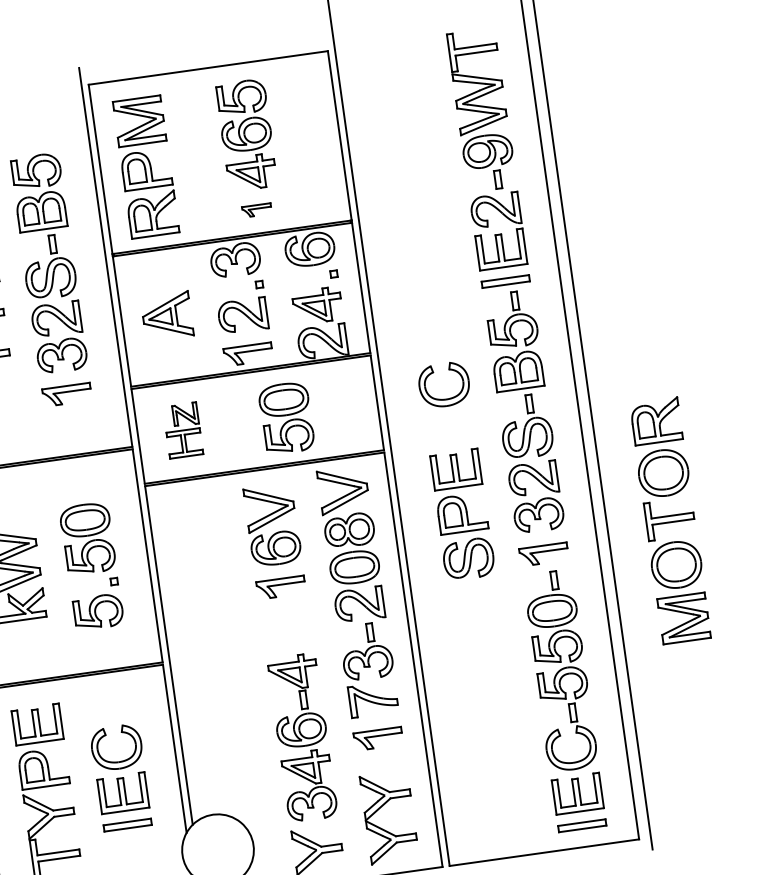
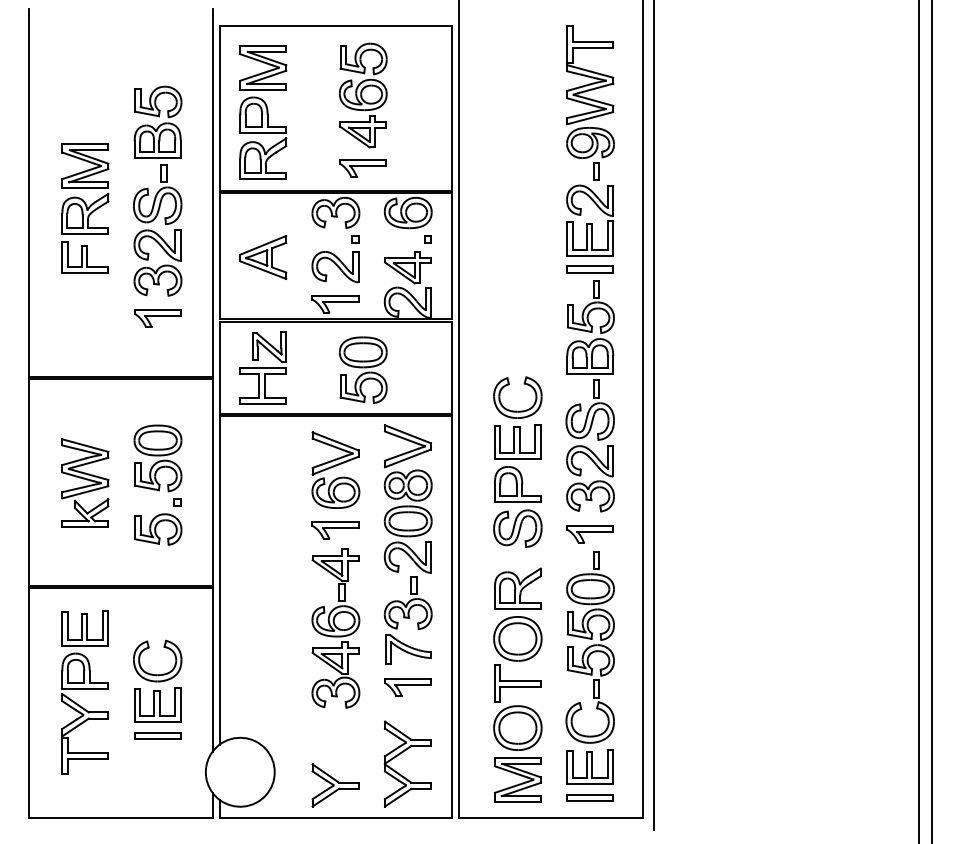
part: (256, 210) -> (362, 168), size x1.67
part: (445, 398) -> (517, 410), moved
part: (182, 429) -> (262, 367), size x1.43
part: (669, 520) -> (517, 684), moved
part: (302, 737) -> (335, 628), moved

